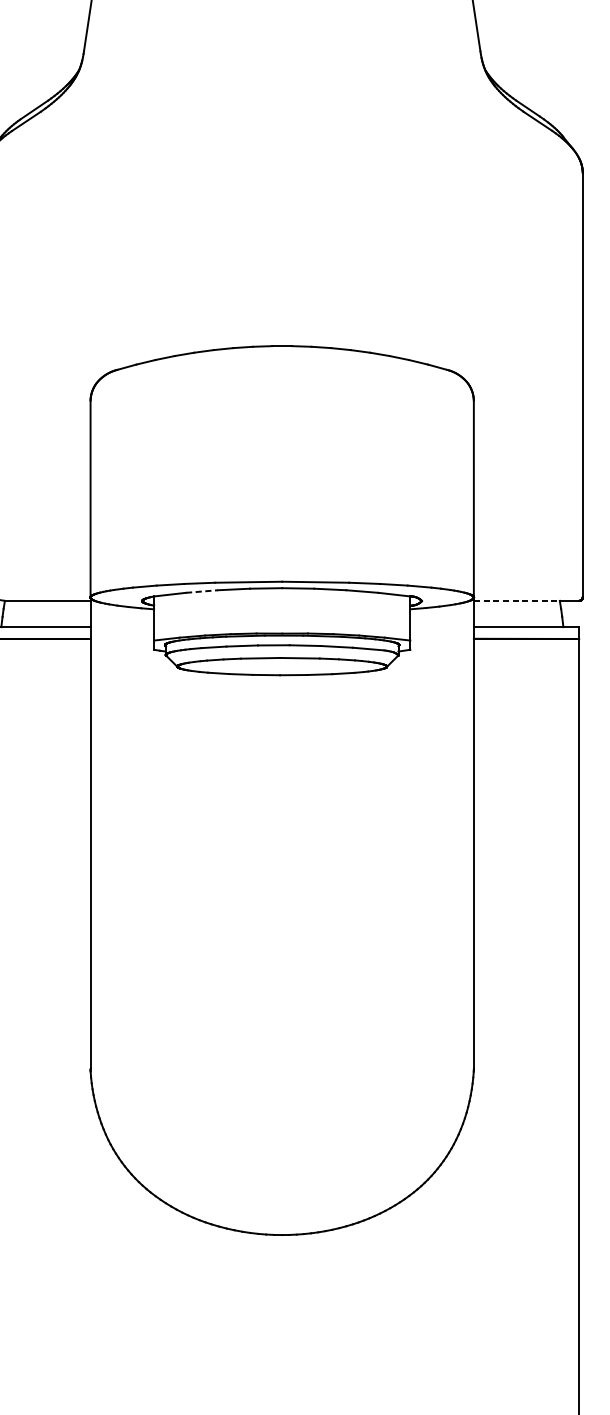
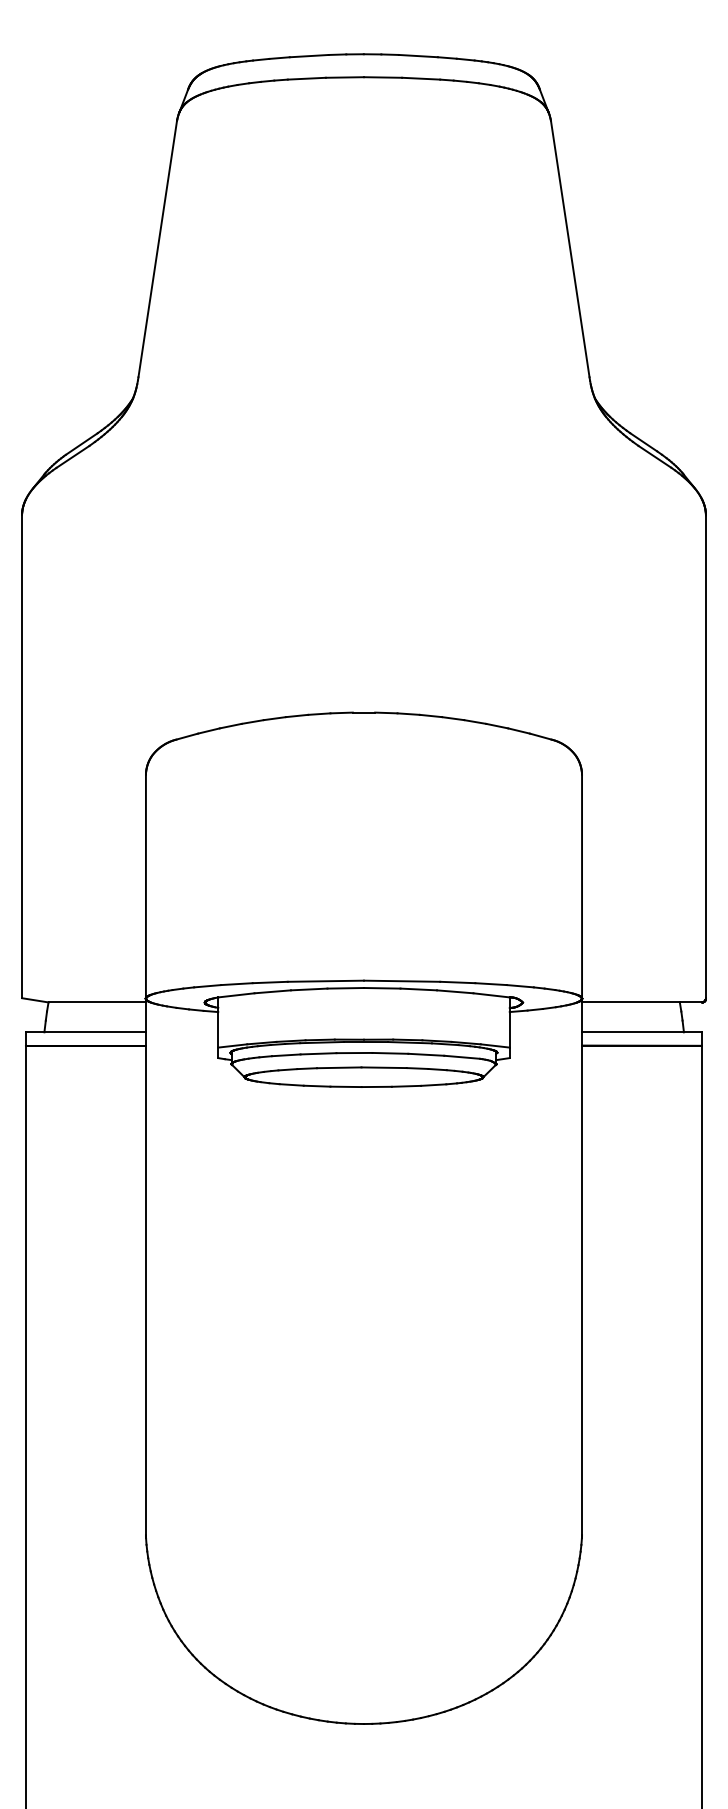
line: (202, 591) -> (273, 991), dashed -> solid
line: (516, 600) -> (630, 1002), dashed -> solid

